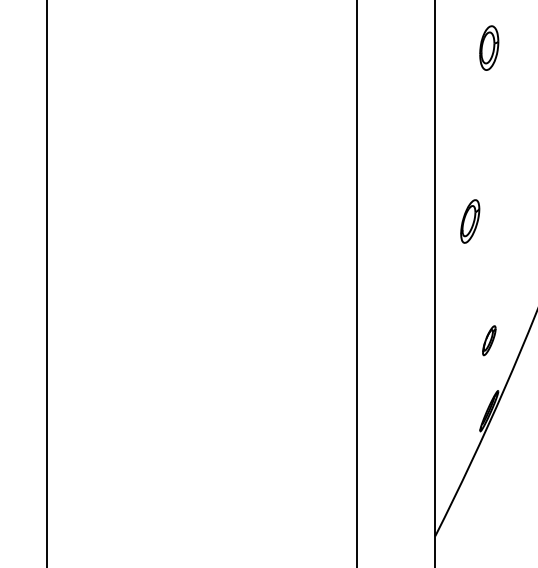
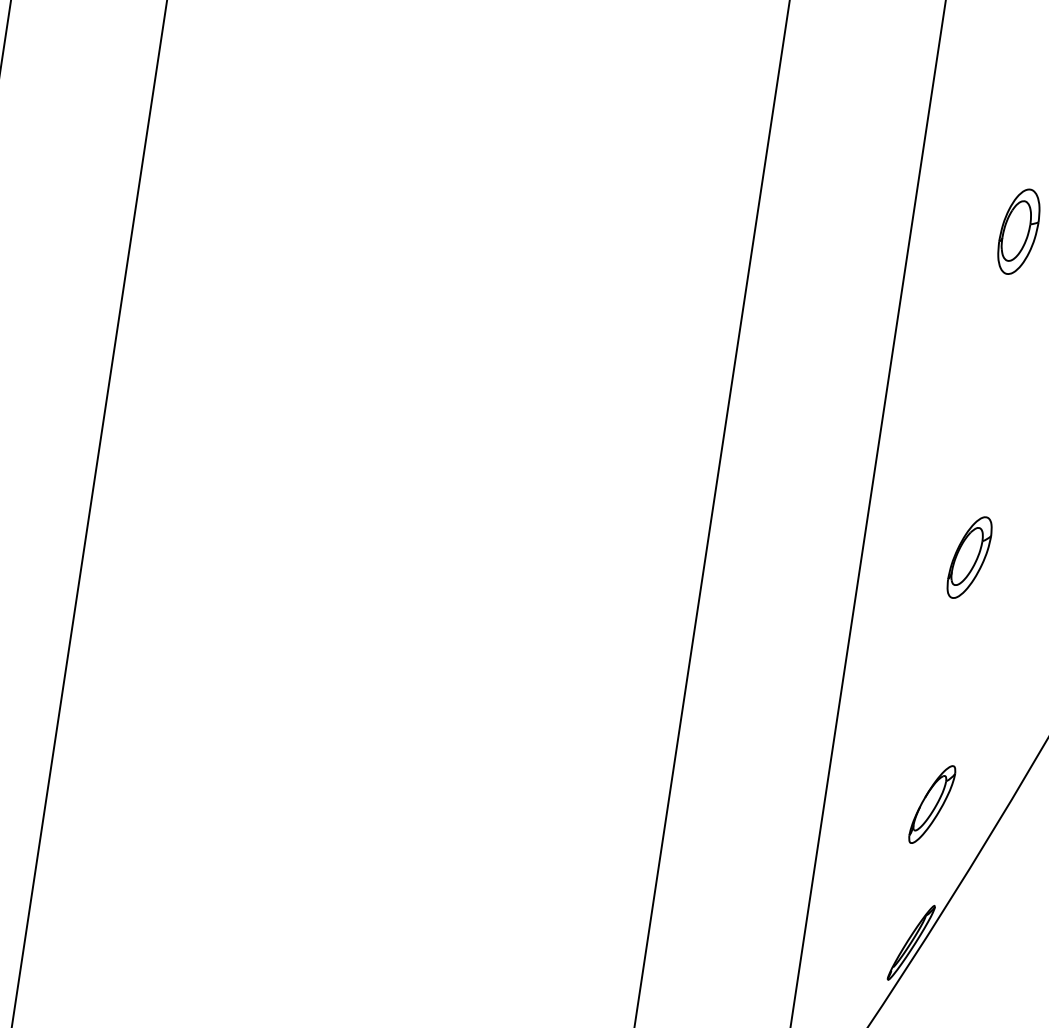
part: (470, 221) -> (970, 557), moved
part: (489, 340) -> (932, 804), size x1.43

